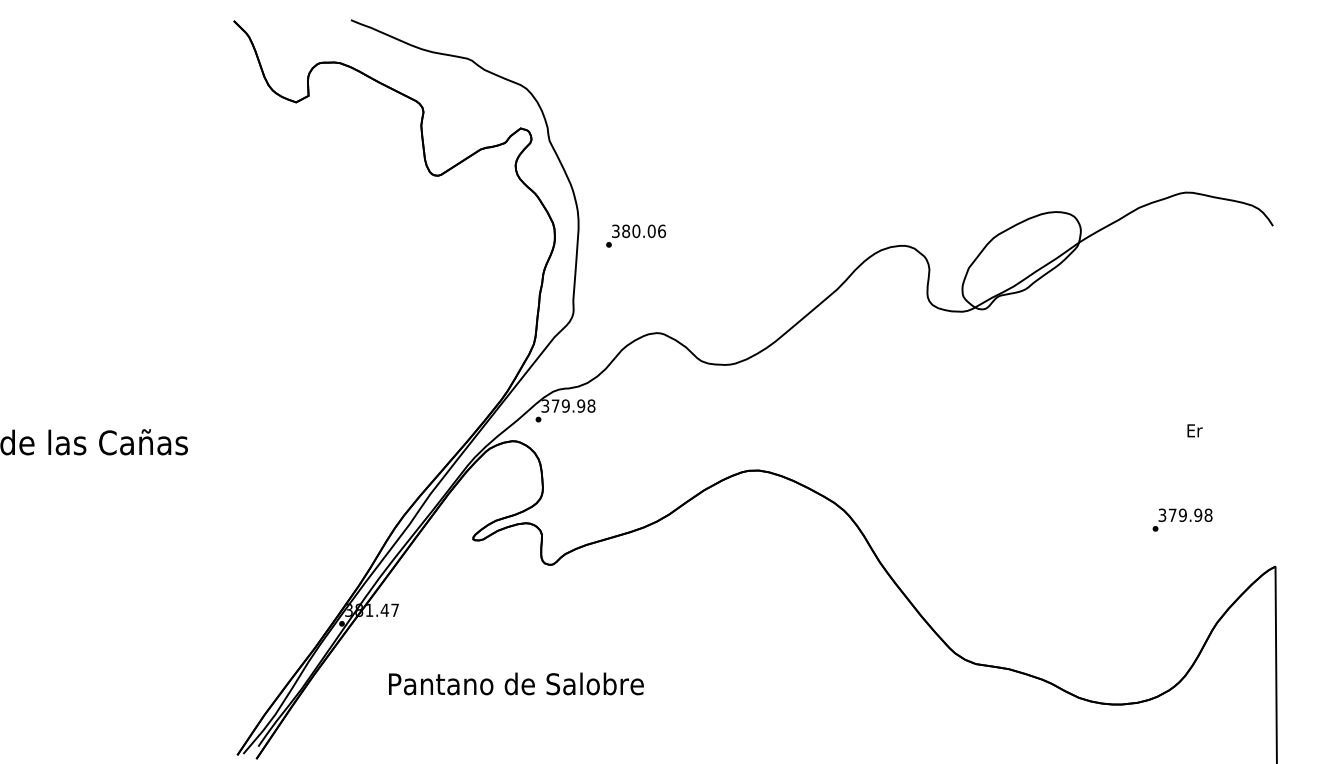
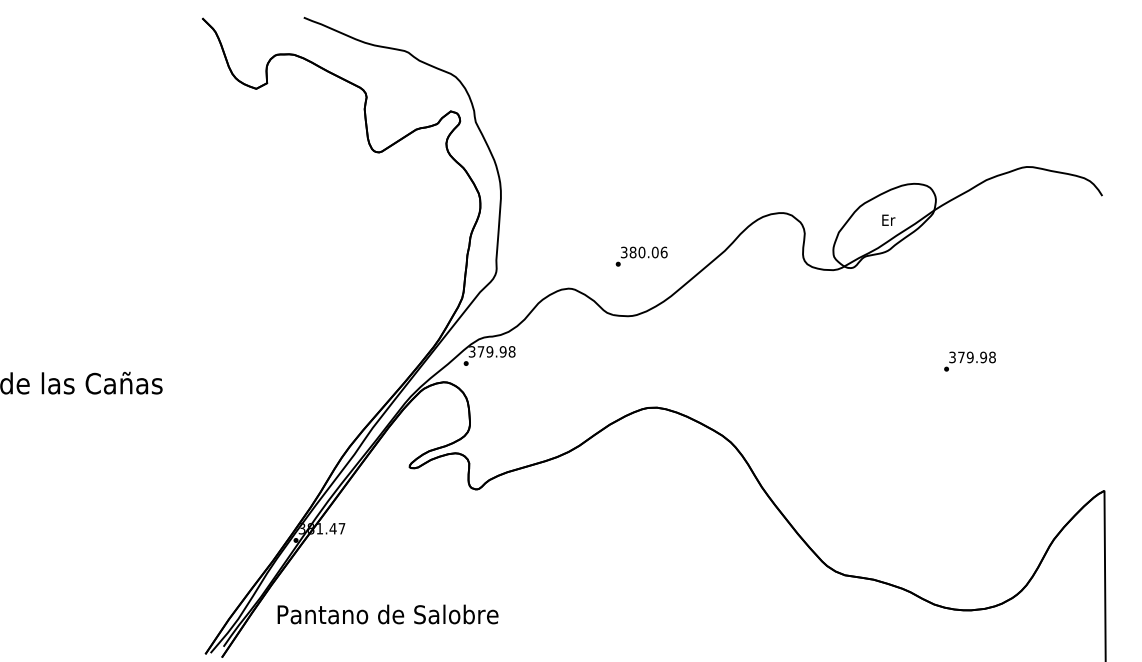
text: (635, 235) -> (641, 256), moved
text: (1194, 429) -> (888, 219), moved
text: (1182, 519) -> (969, 361), moved
text: (515, 683) -> (387, 614), moved

